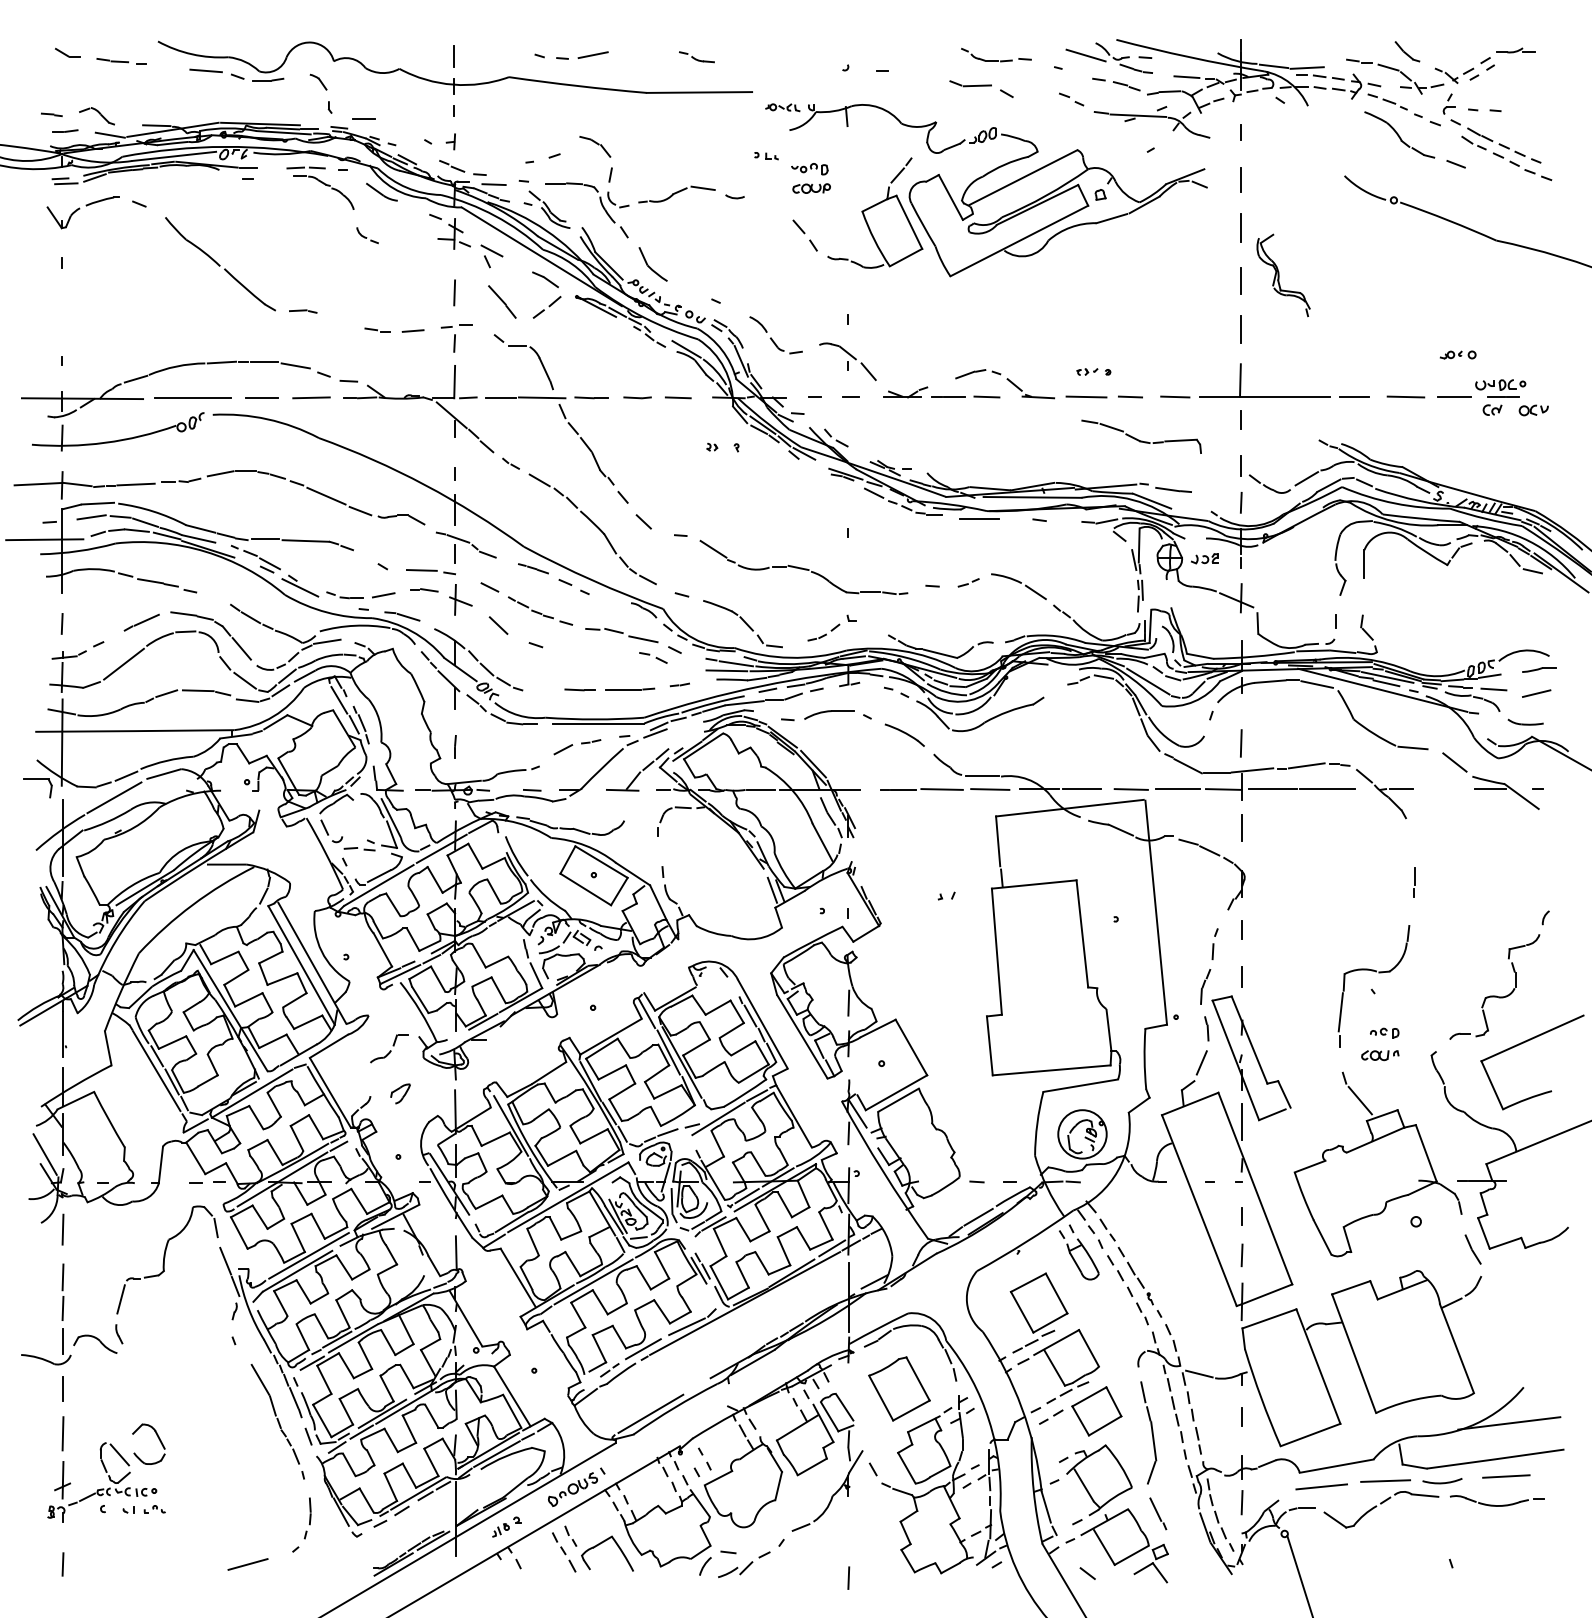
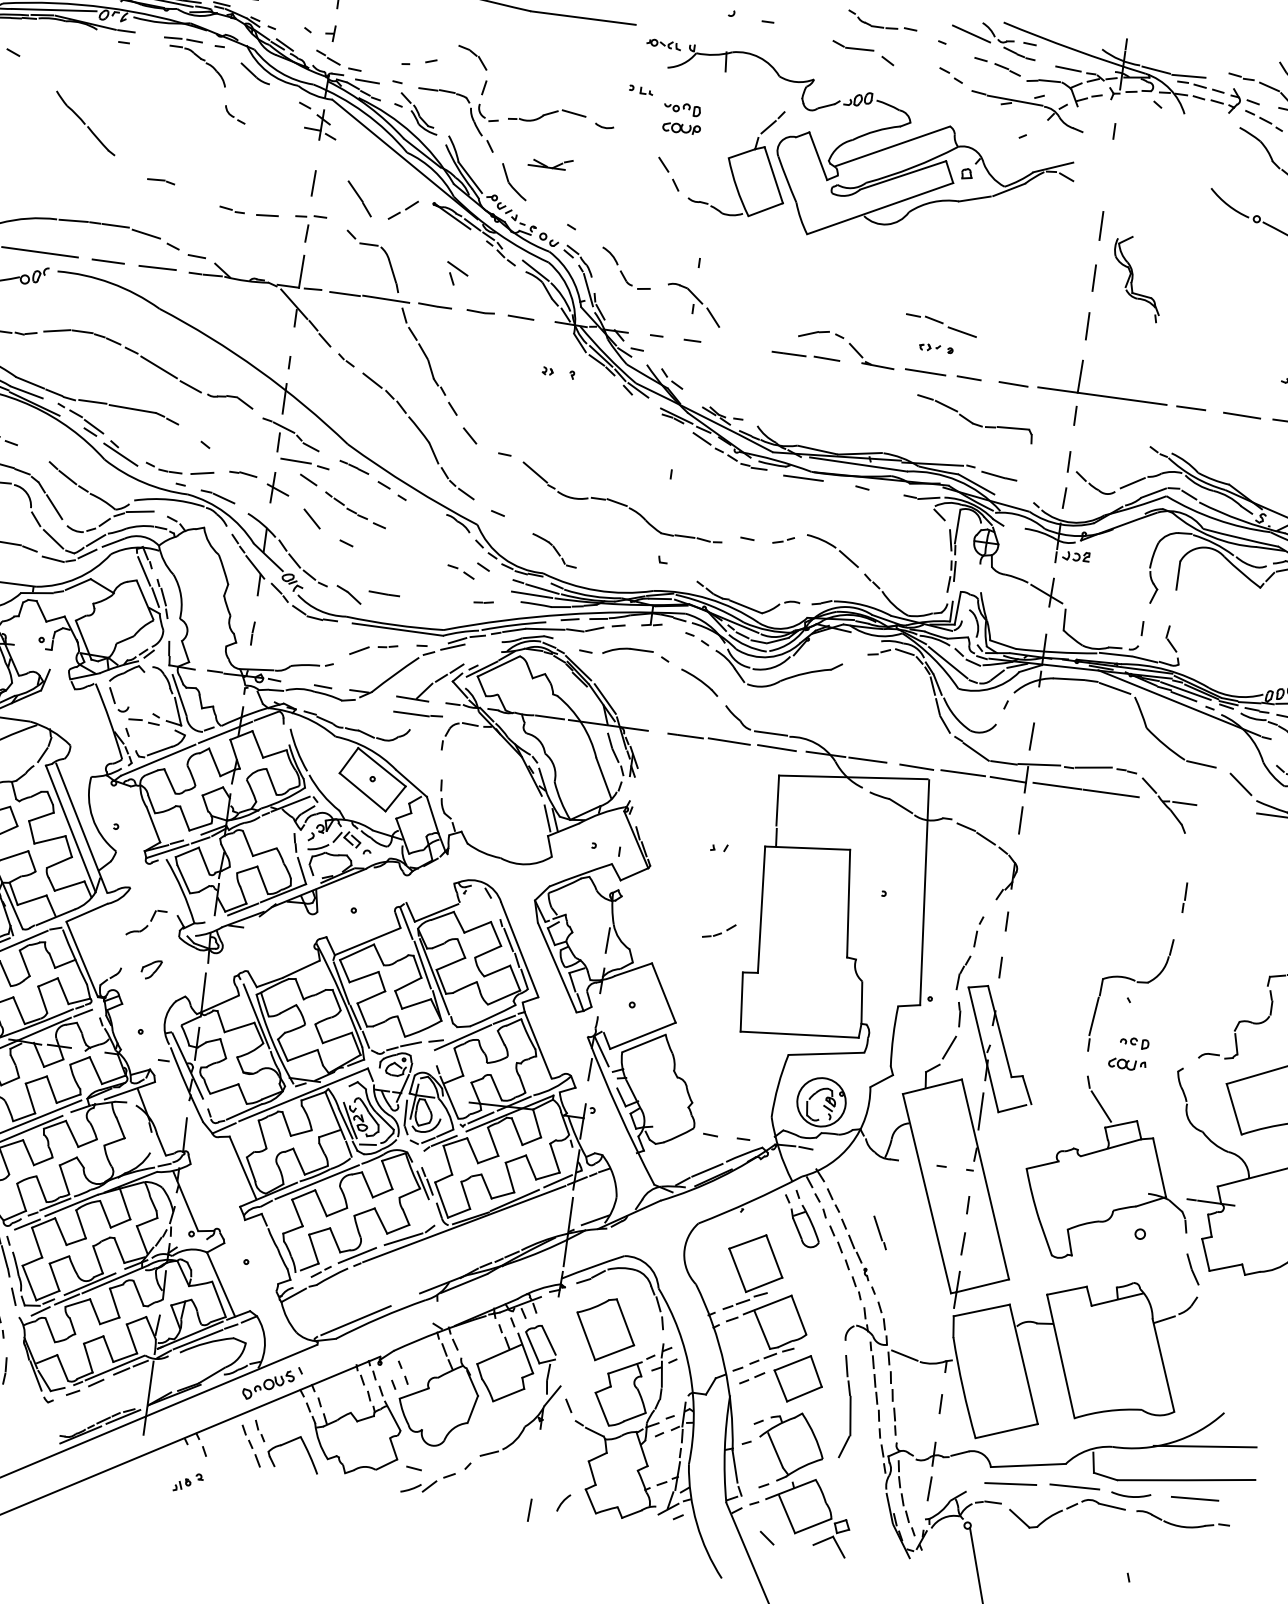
line: (1240, 179) -> (1107, 177), removed
part: (491, 256) -> (456, 274), moved
part: (220, 264) -> (85, 123), size x0.6
part: (545, 279) -> (349, 594), moved
part: (905, 392) -> (550, 162), moved
part: (1204, 558) -> (1076, 555), moved
part: (430, 572) -> (304, 464), moved
part: (742, 624) -> (553, 551), size x0.6
part: (823, 632) -> (718, 930), moved
part: (621, 635) -> (941, 325), moved
part: (630, 688) -> (418, 713), moved
line: (1158, 1513) -> (880, 1232), moved
part: (506, 1526) -> (188, 1481), moved
arc: (705, 1565) -> (563, 1502), moved

